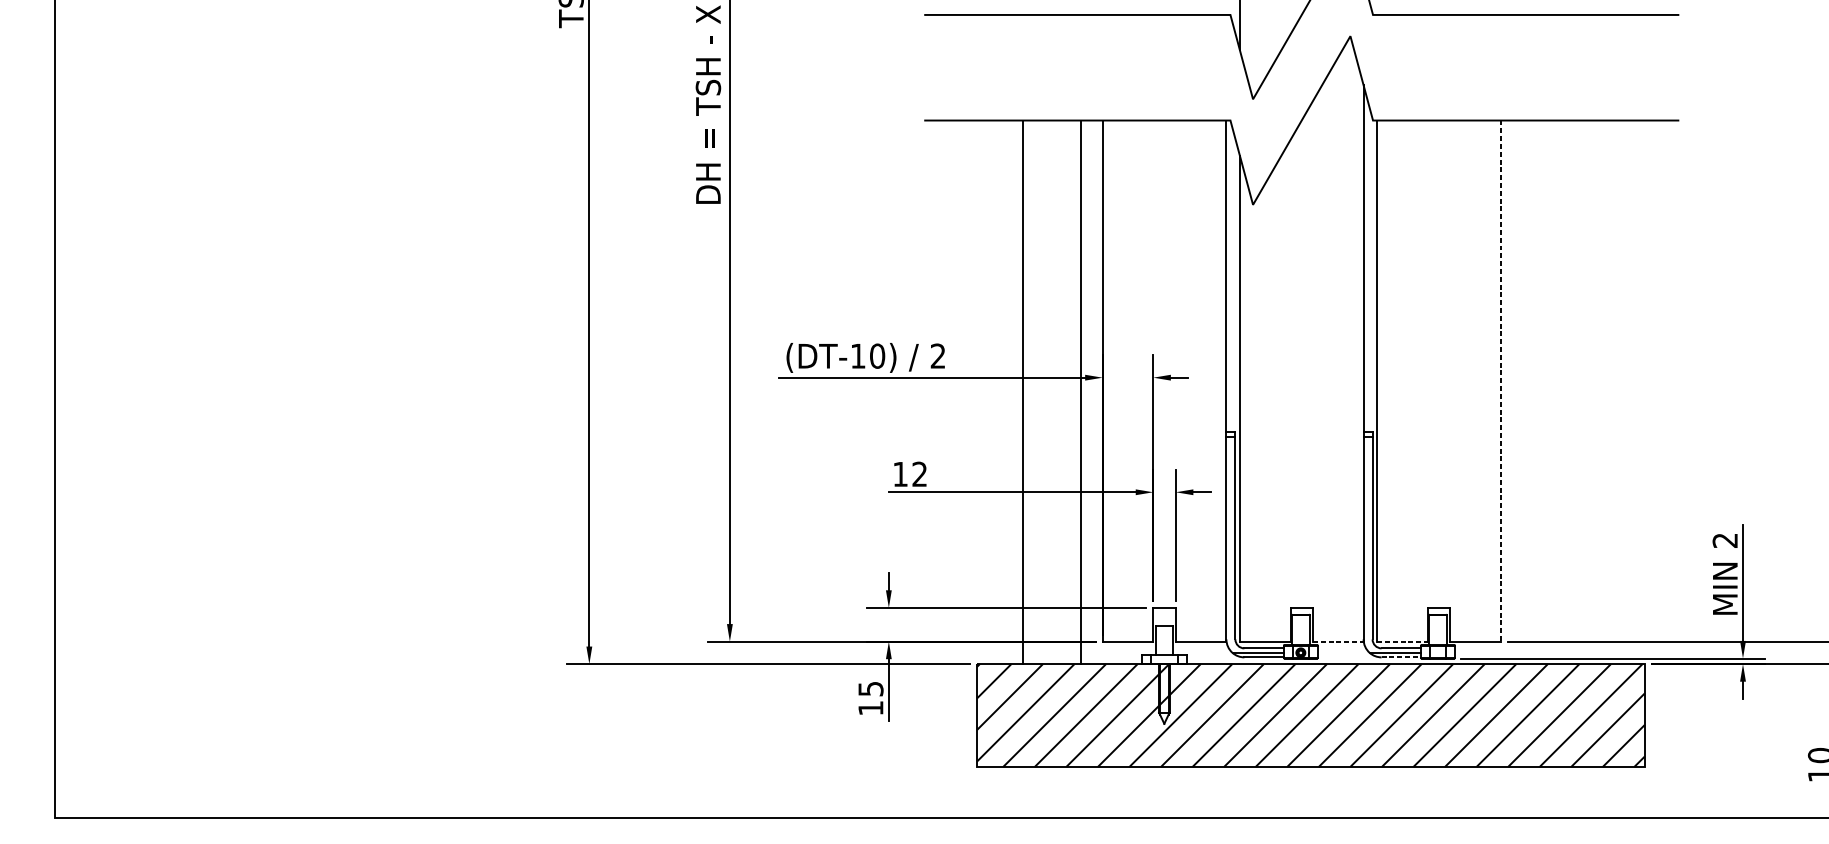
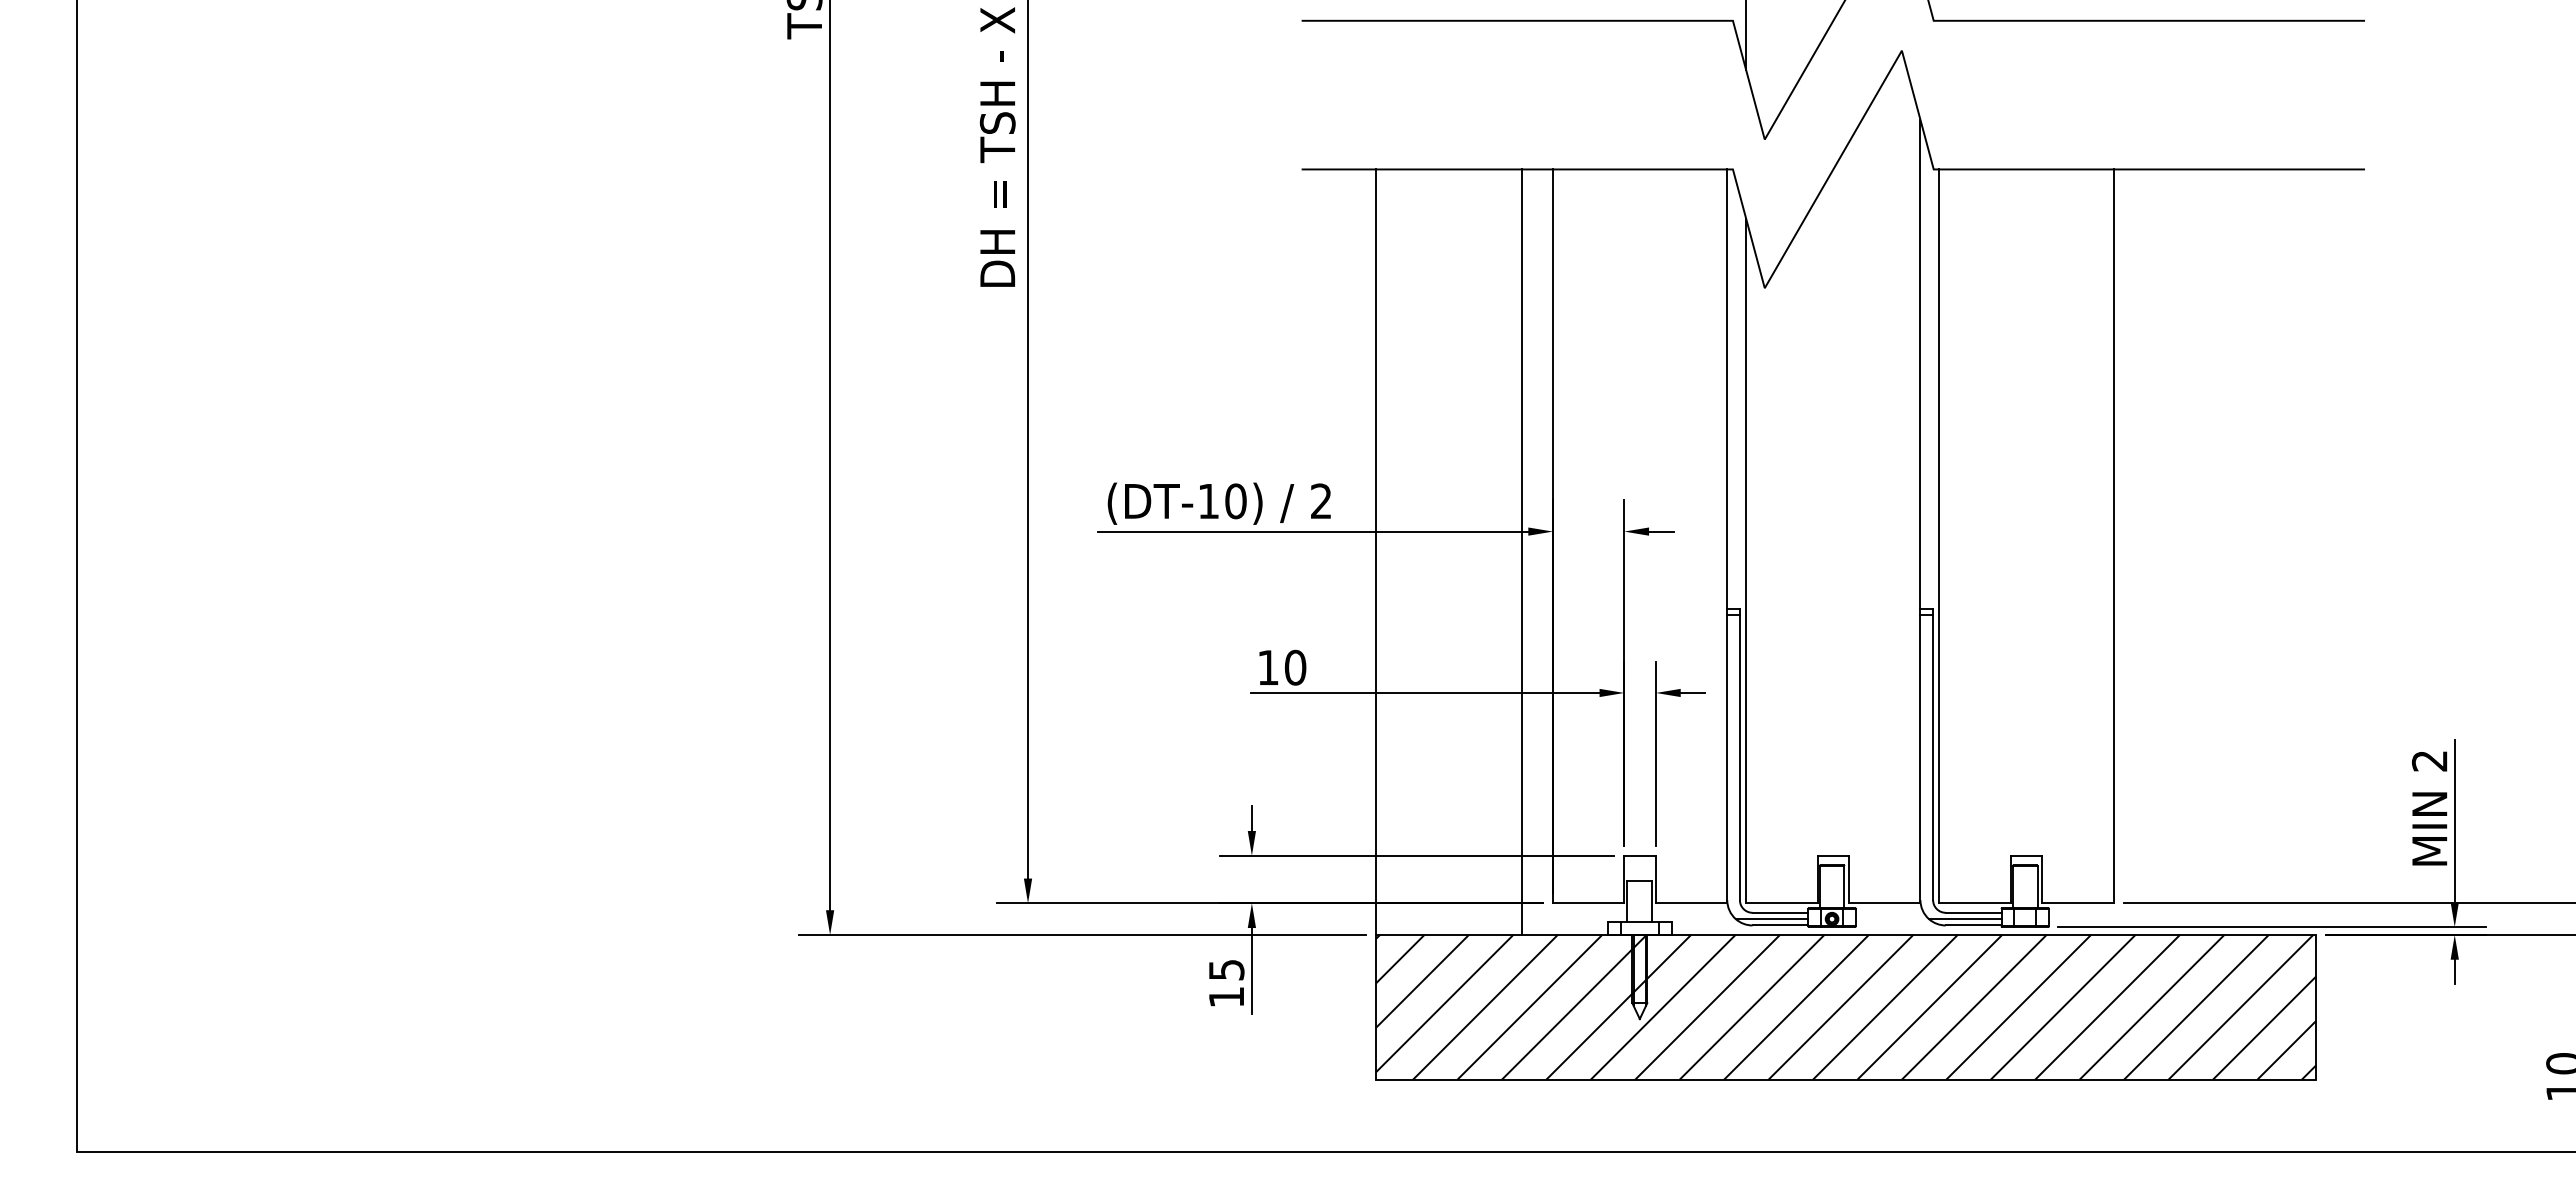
line: (1500, 381) -> (2113, 536), dashed -> solid
line: (1023, 391) -> (1376, 551), moved
text: (919, 474) -> (1295, 667), 12 -> 10
line: (1338, 641) -> (1884, 903), dashed -> solid
line: (1402, 641) -> (1975, 903), dashed -> solid
line: (1401, 657) -> (1973, 925), dashed -> solid

